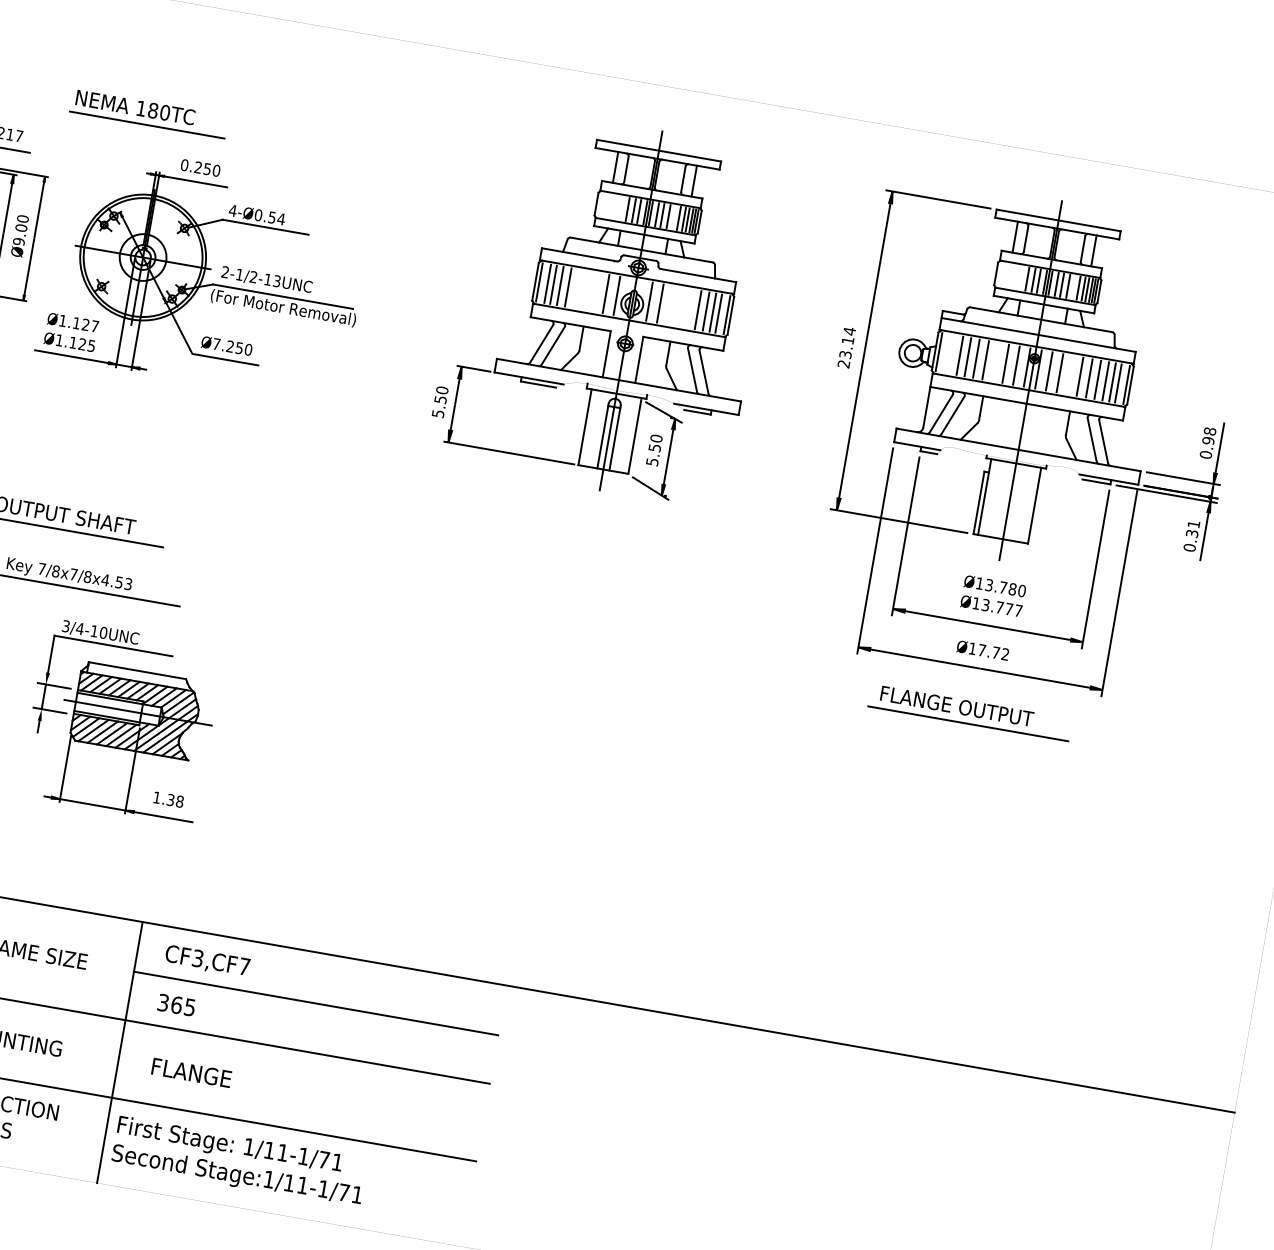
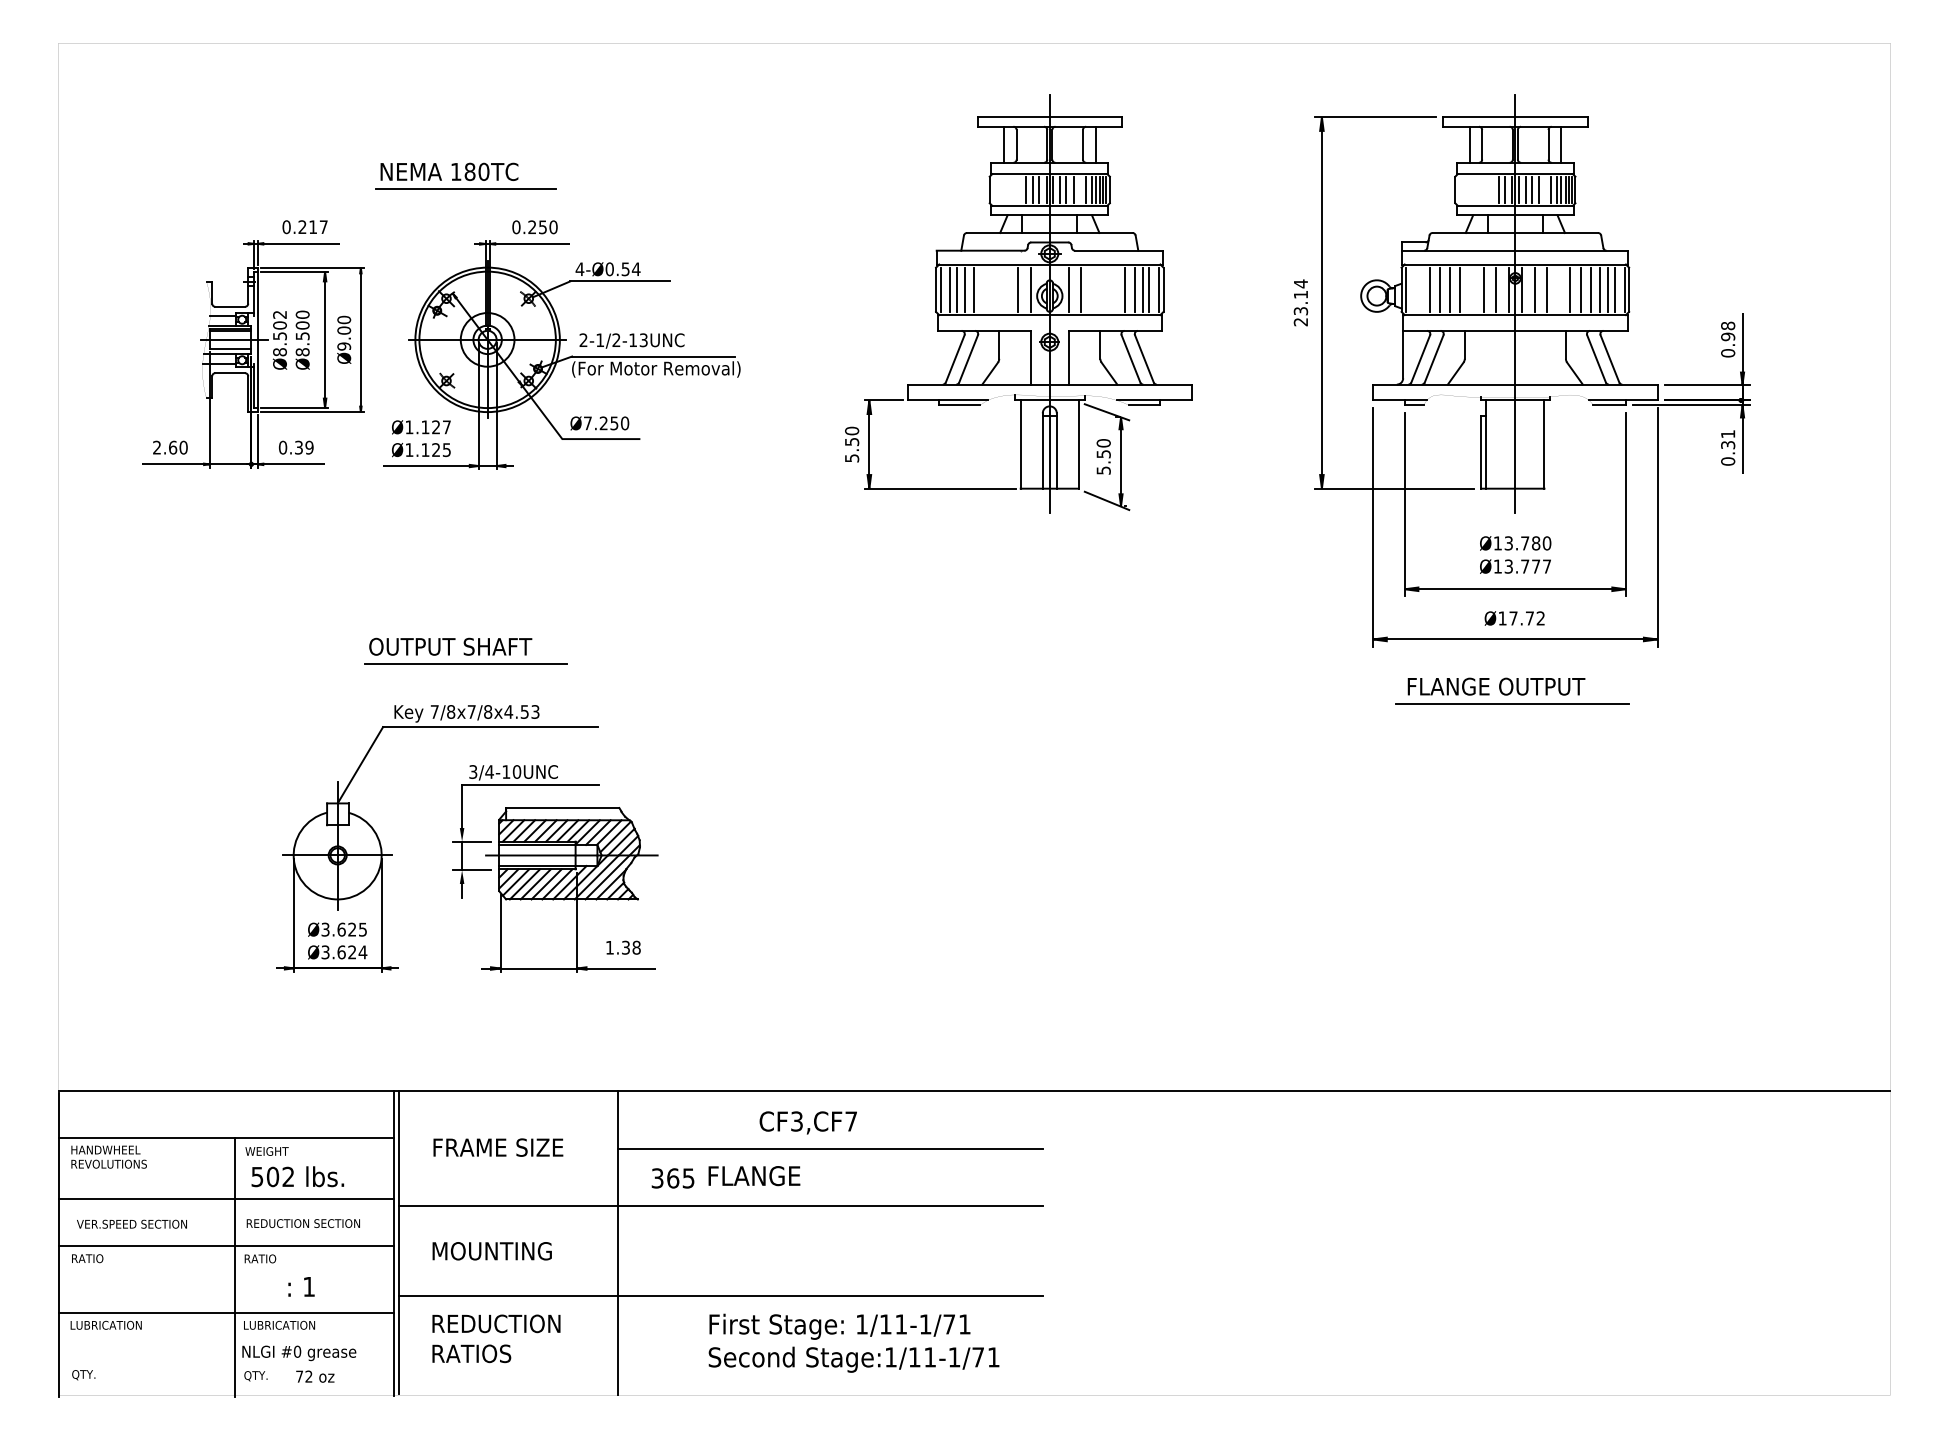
line: (1027, 278) -> (1491, 189), removed
text: (206, 960) -> (807, 1122), moved
text: (191, 1073) -> (754, 1176), moved
text: (239, 1161) -> (853, 1342), moved

